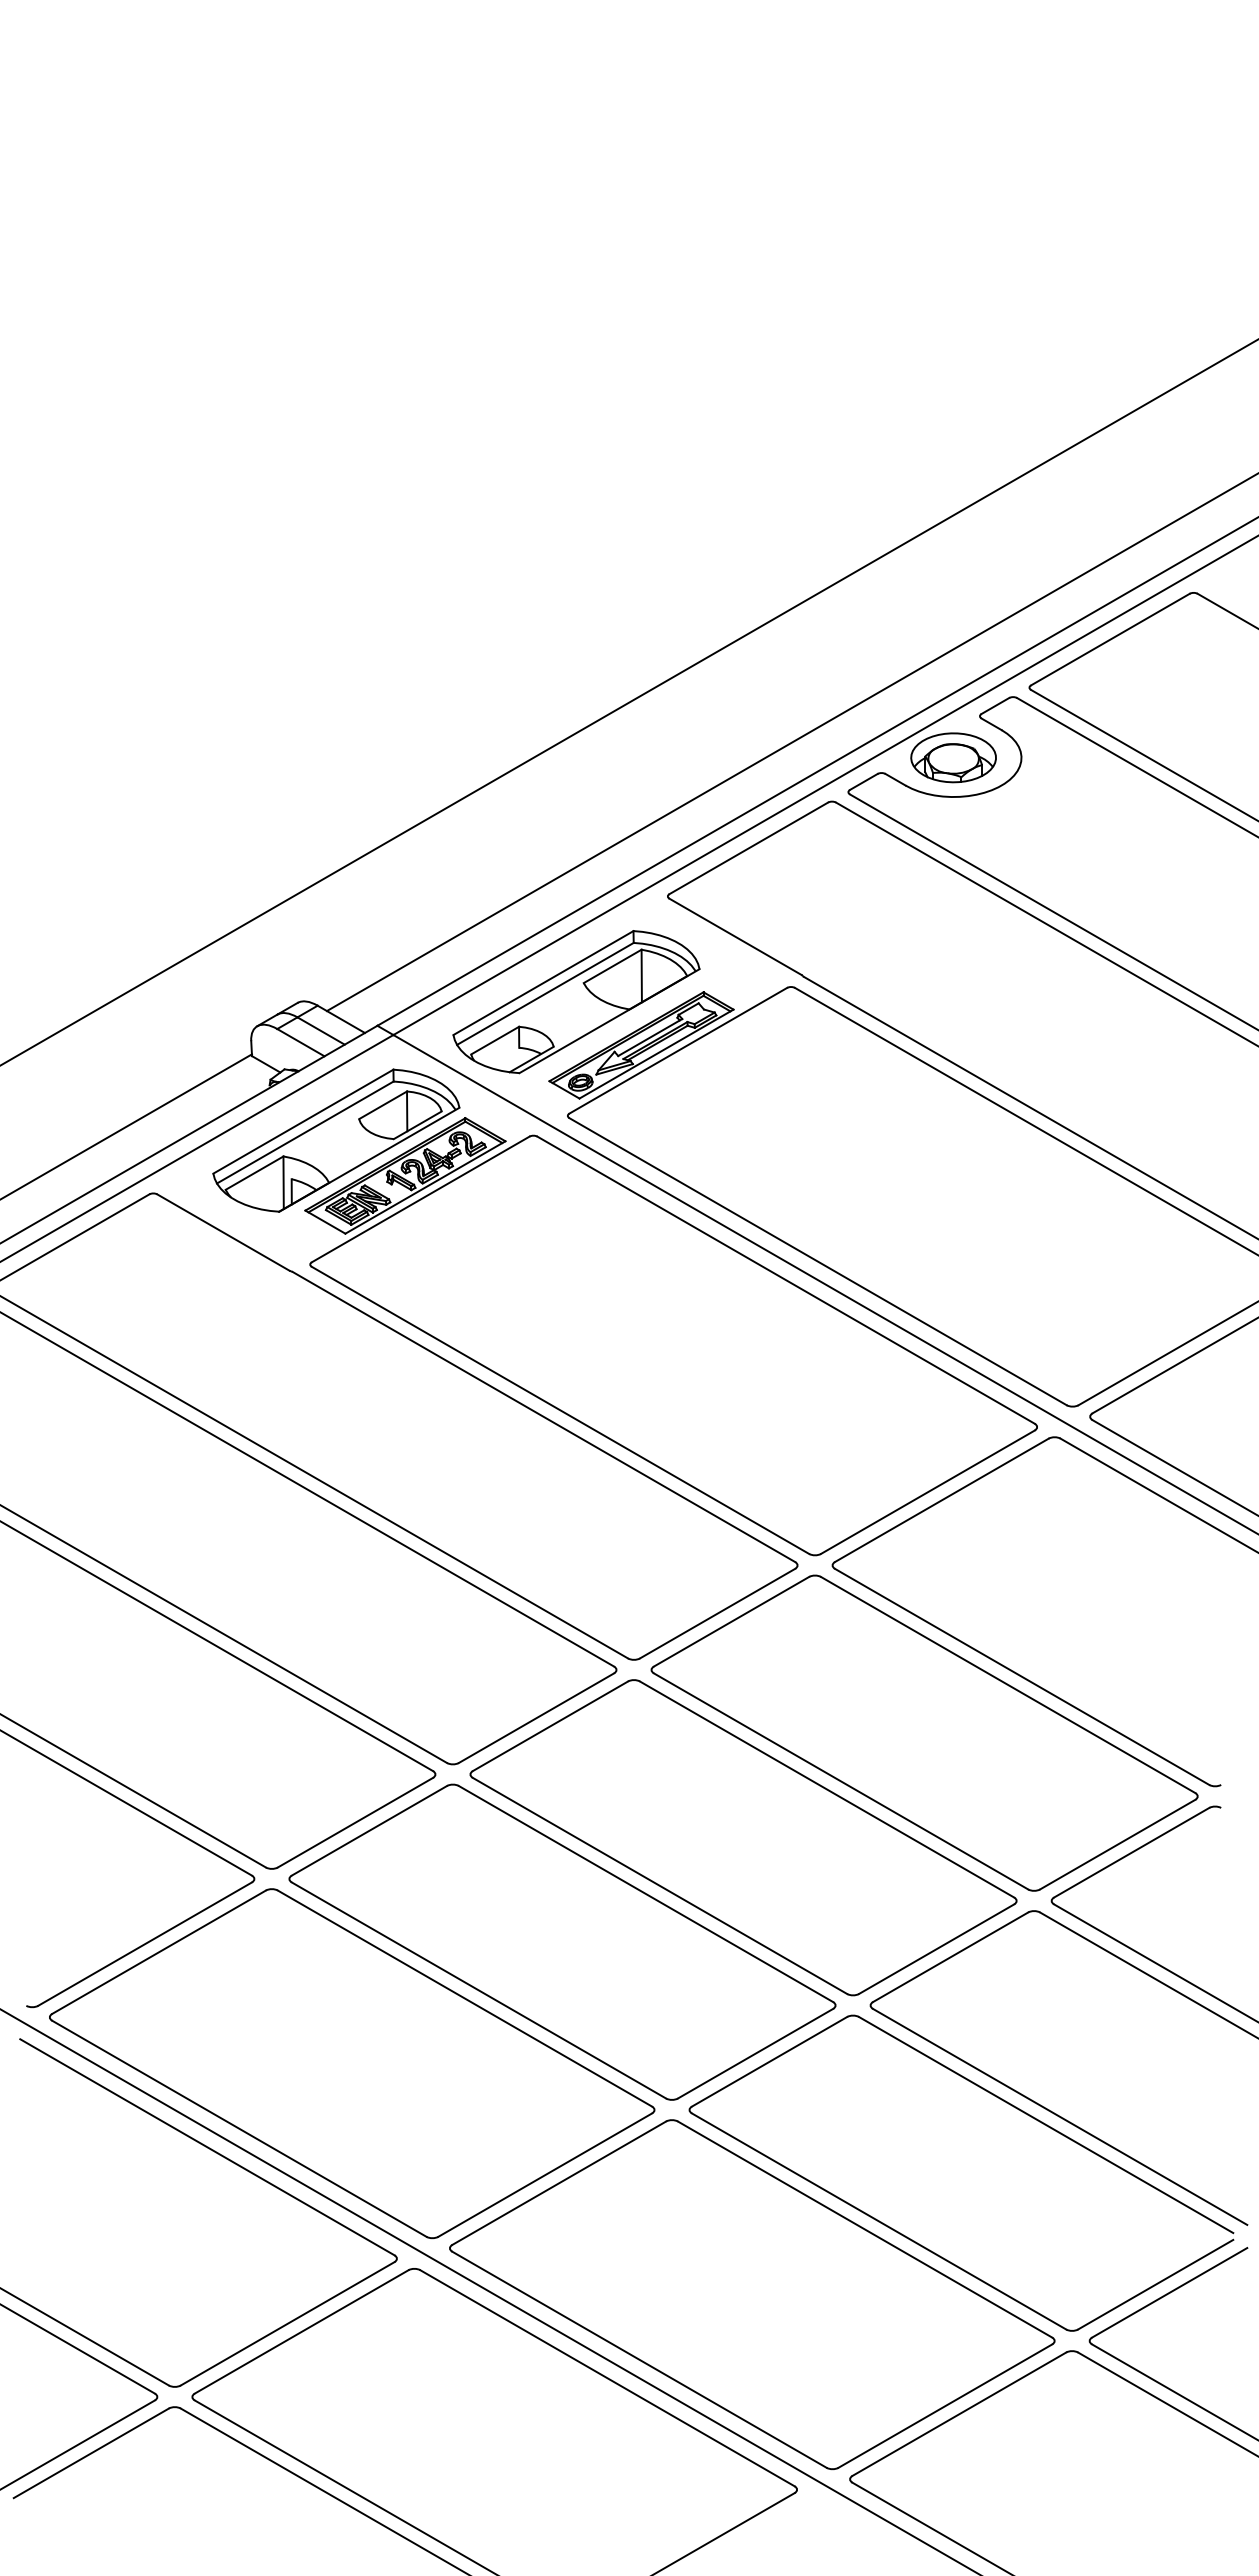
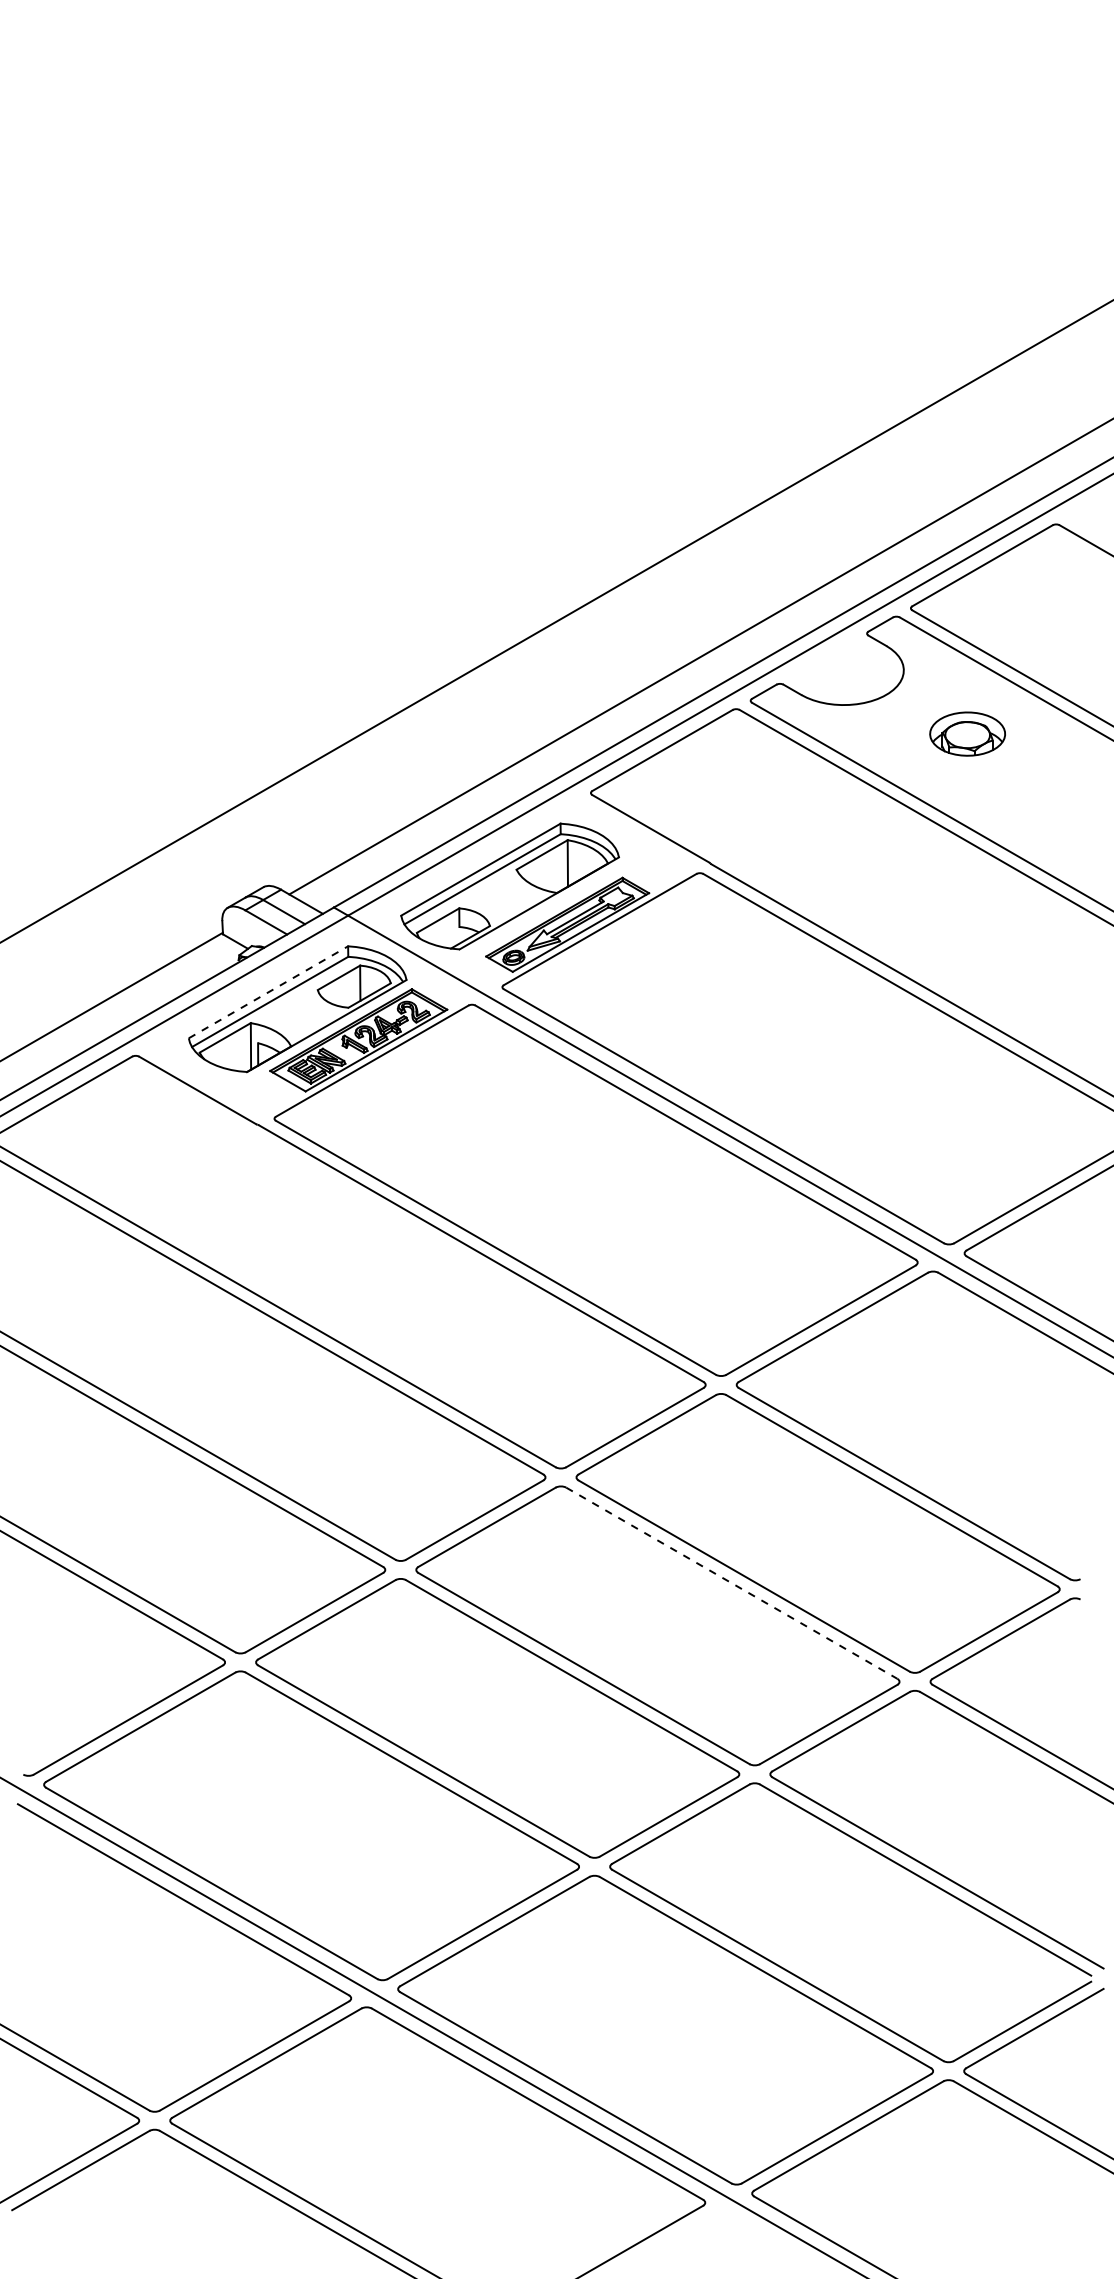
part: (953, 757) -> (967, 733), moved
line: (303, 1121) -> (268, 992), solid -> dashed
line: (827, 1789) -> (732, 1583), solid -> dashed

